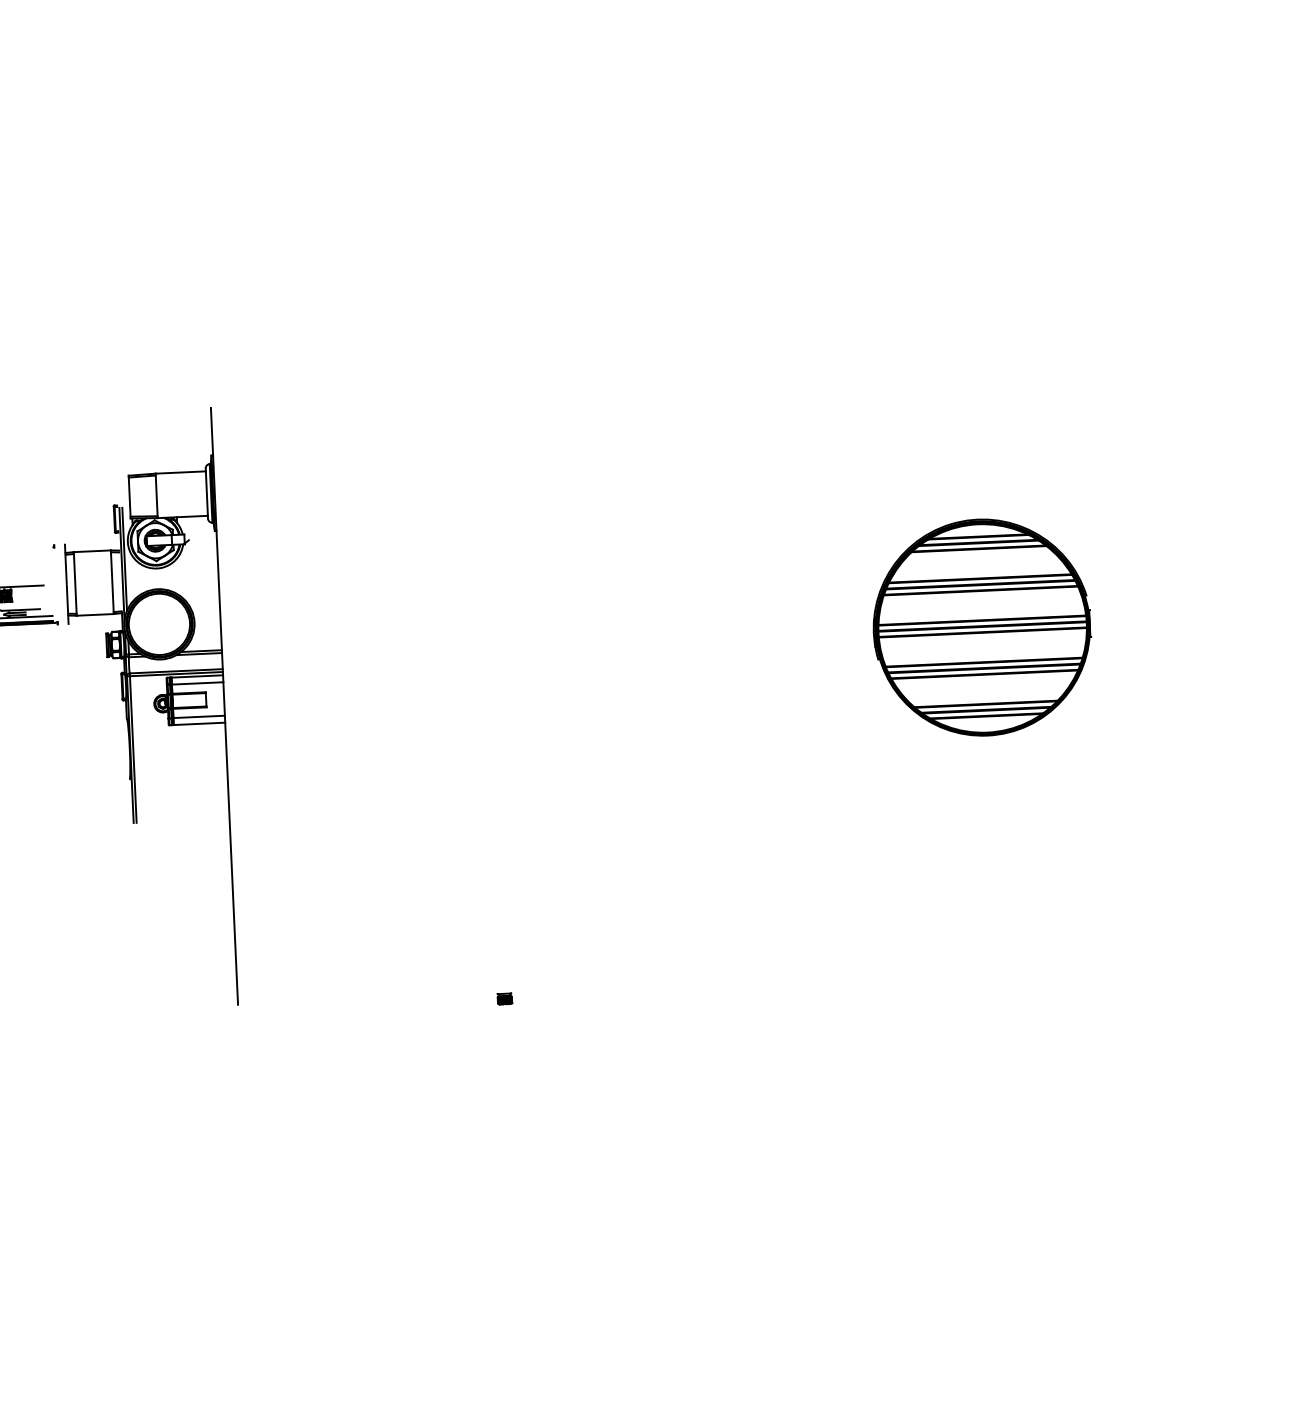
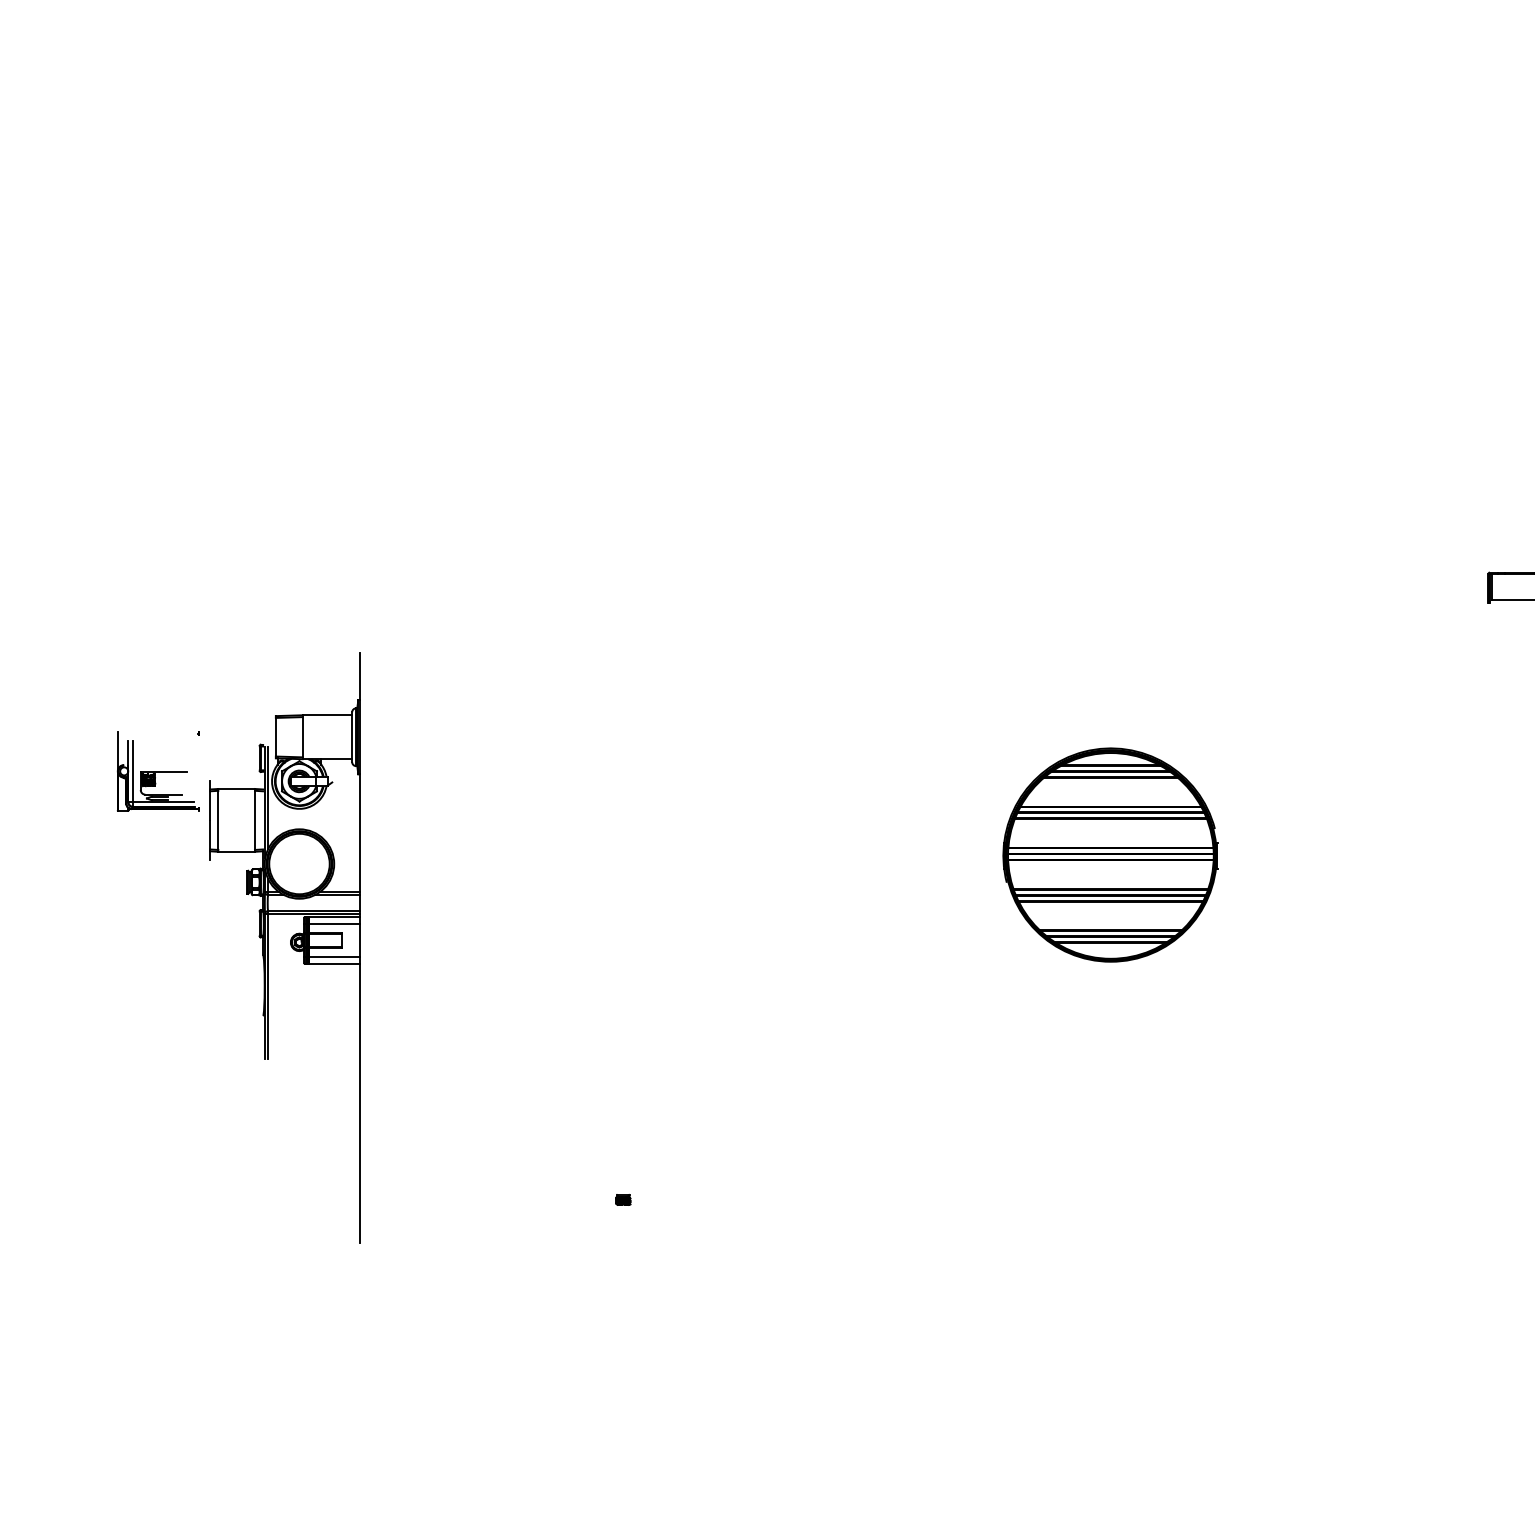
part: (154, 708) -> (290, 946), moved

